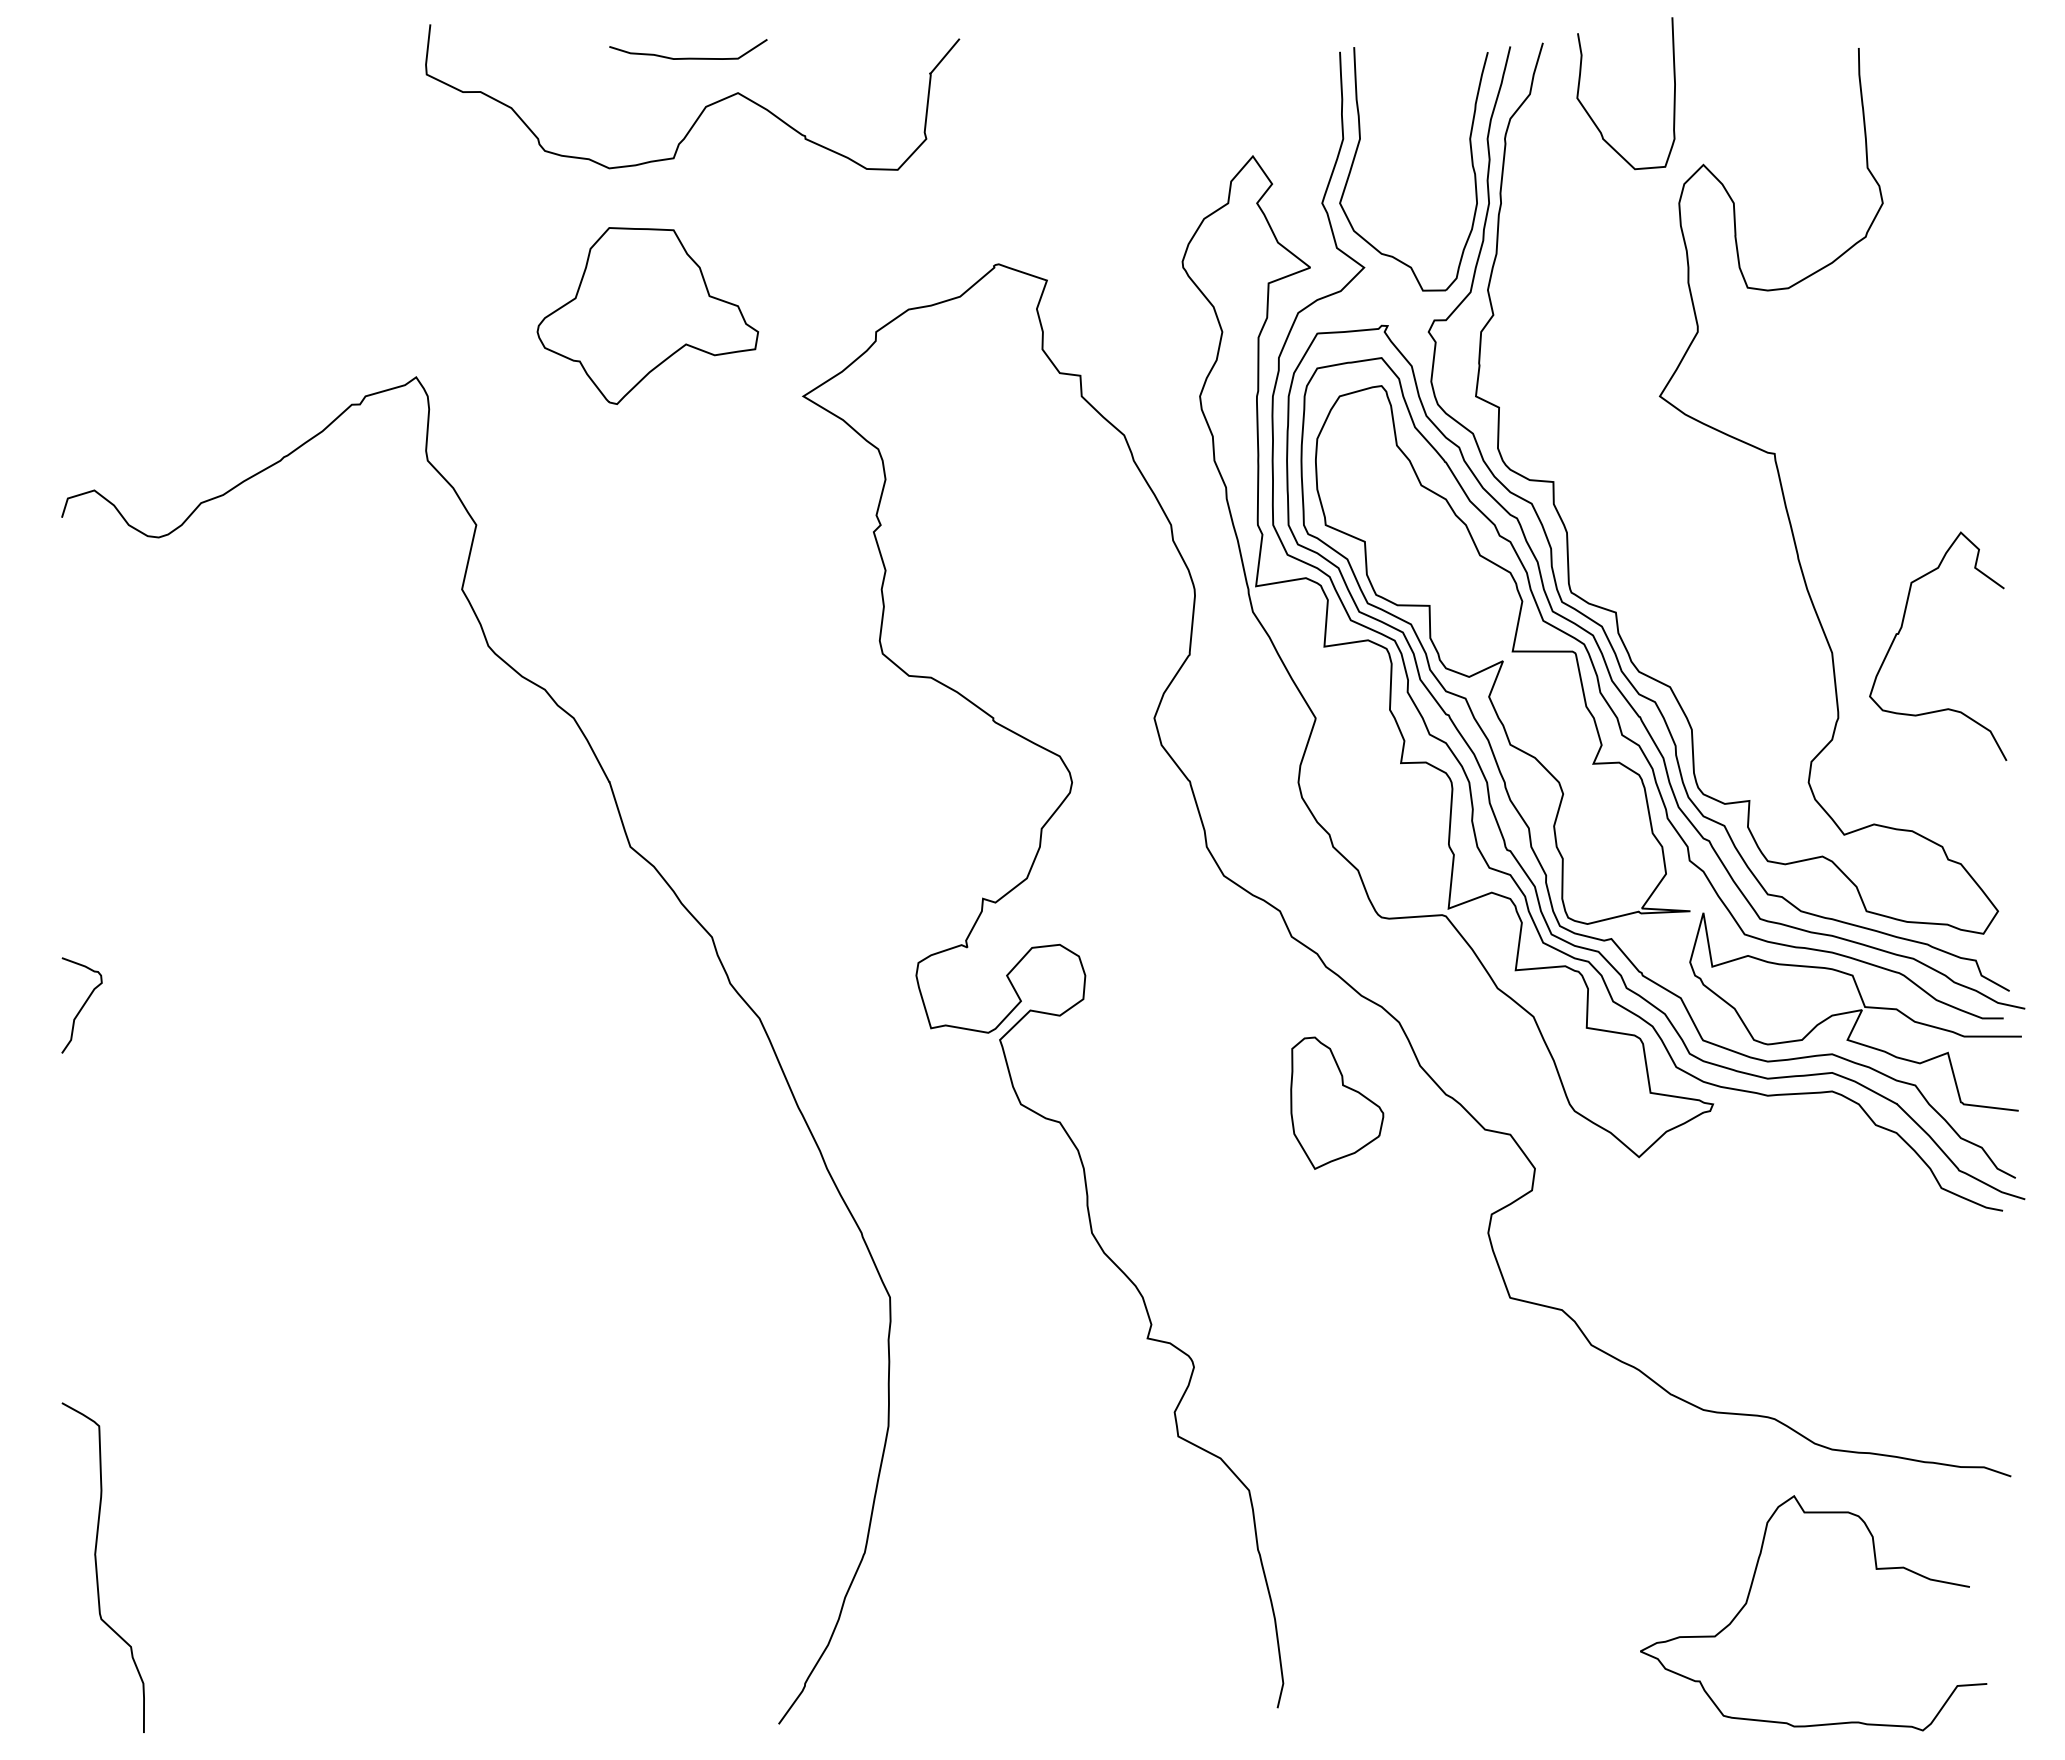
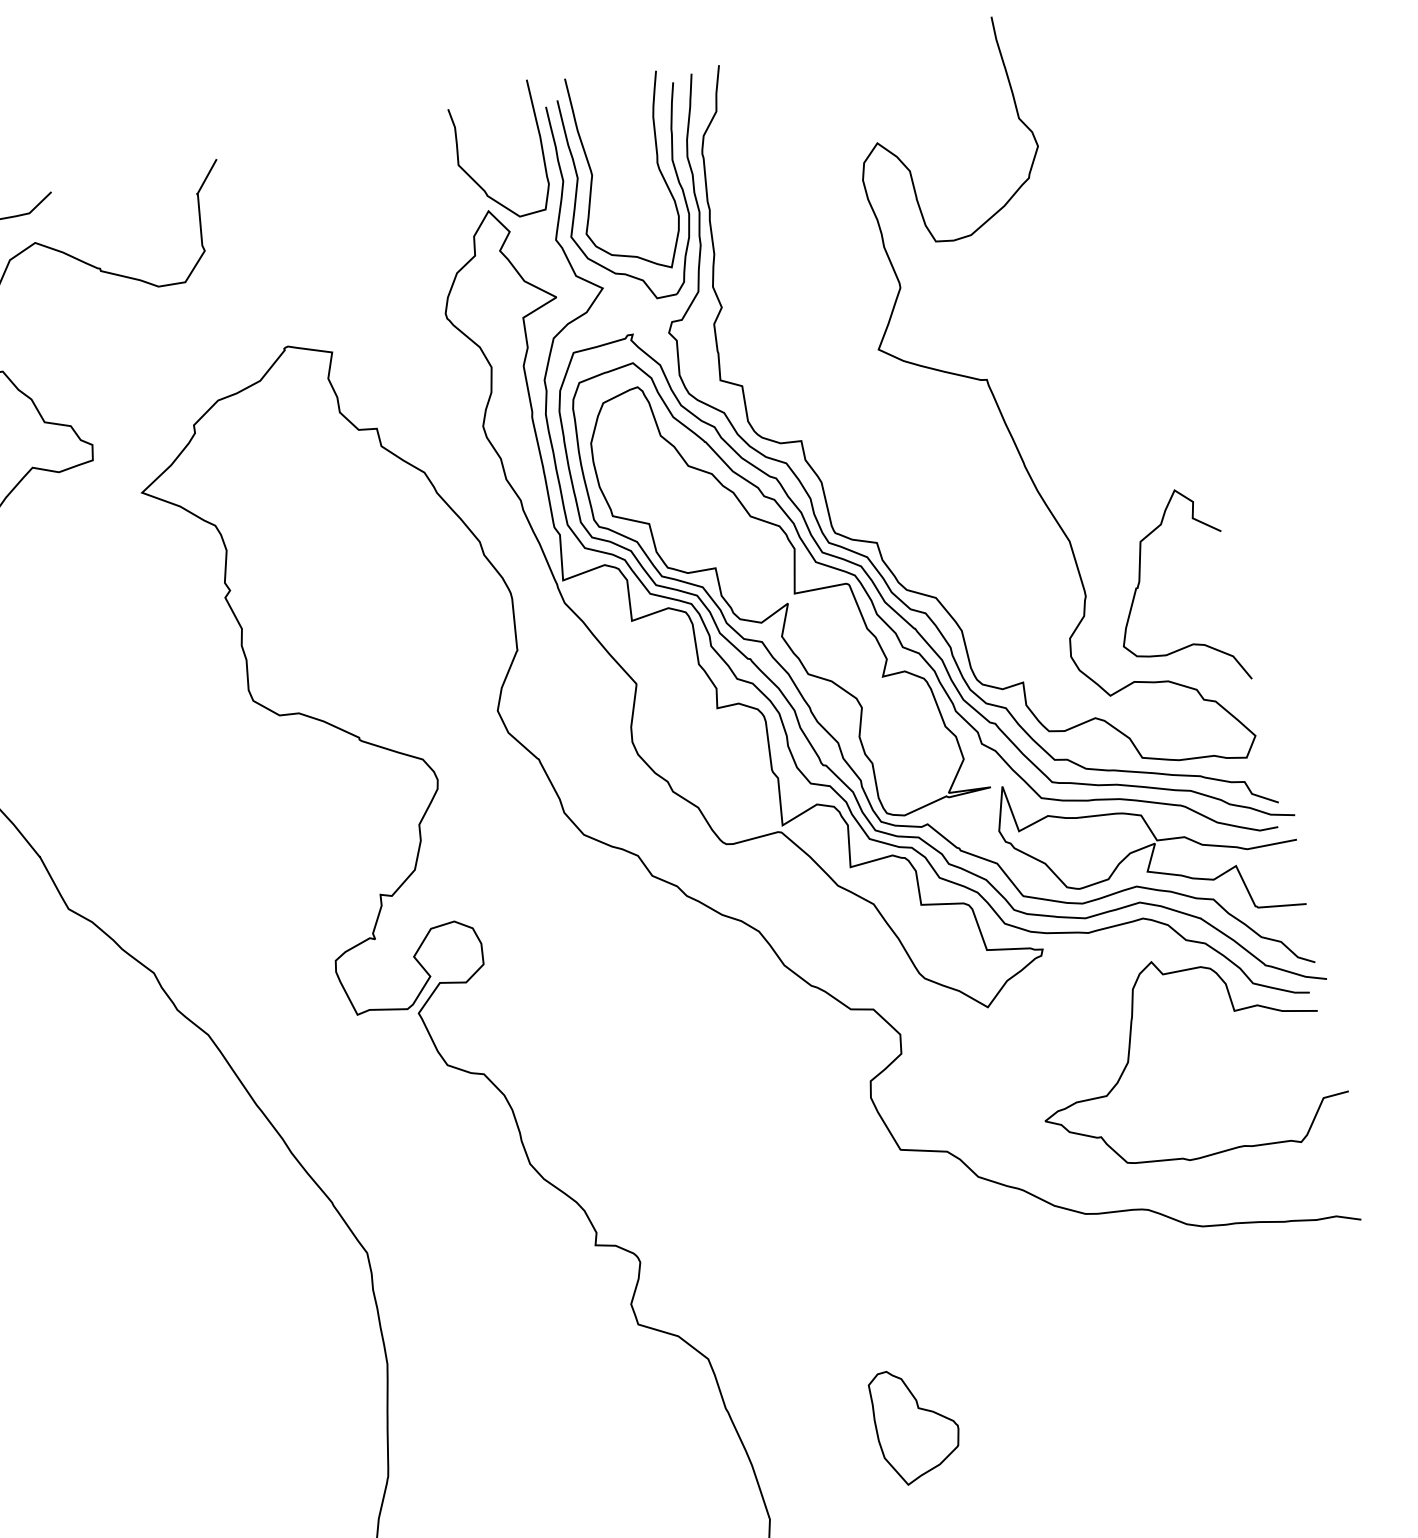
curve: (1590, 115) -> (472, 177), moved
curve: (1377, 140) -> (593, 176), added
curve: (1902, 627) -> (1140, 581), moved
part: (1337, 1102) -> (916, 1423), moved
curve: (1749, 1596) -> (1129, 1055), moved

